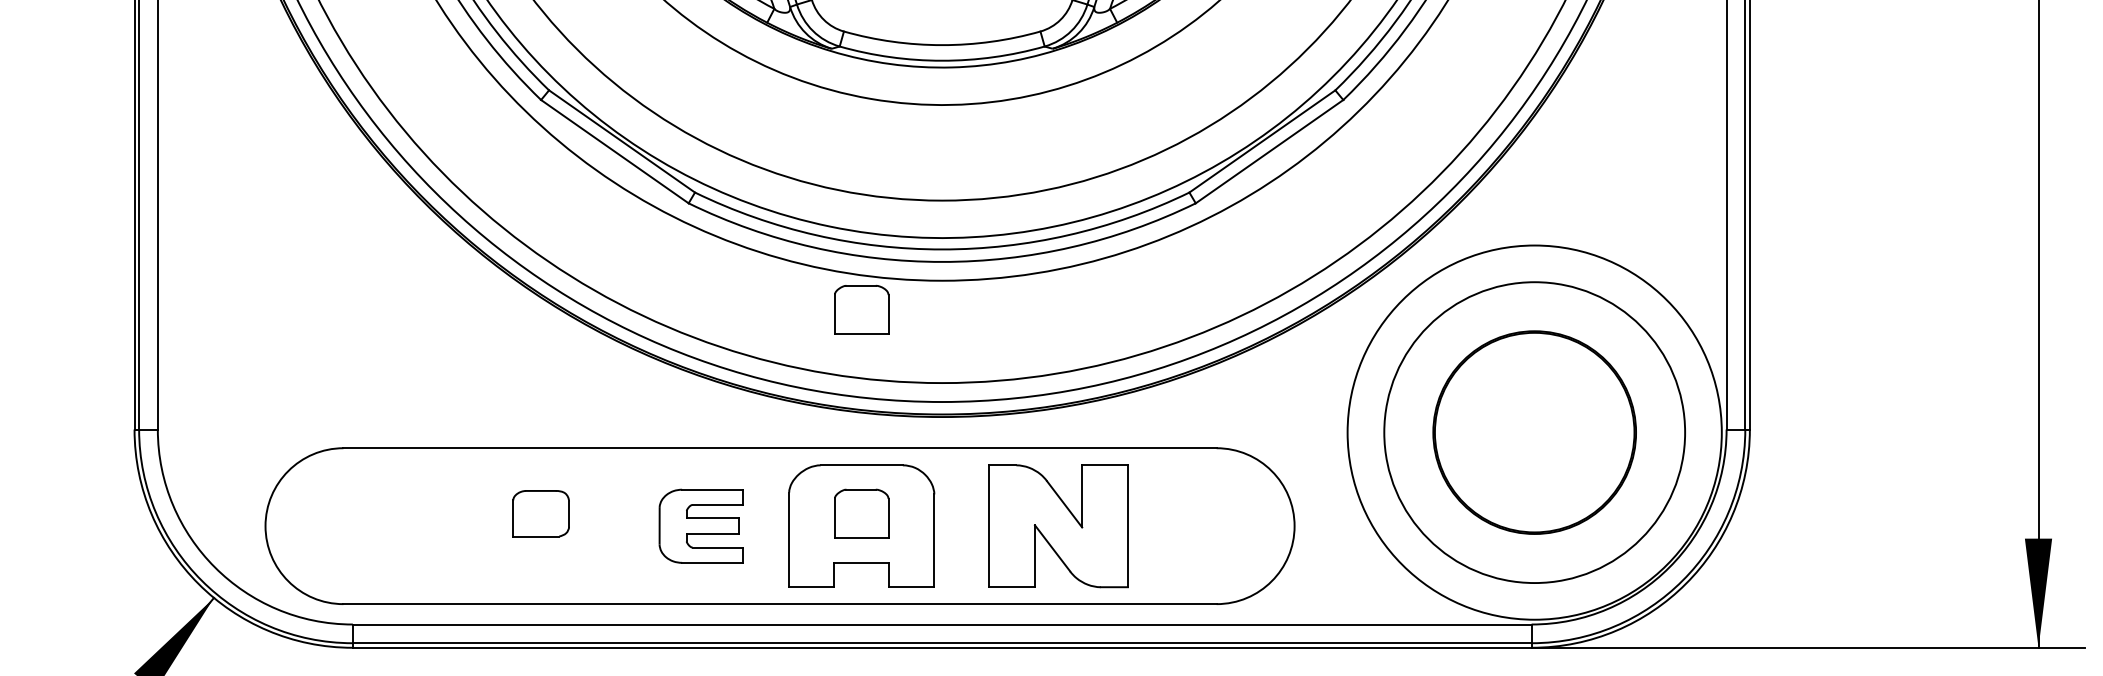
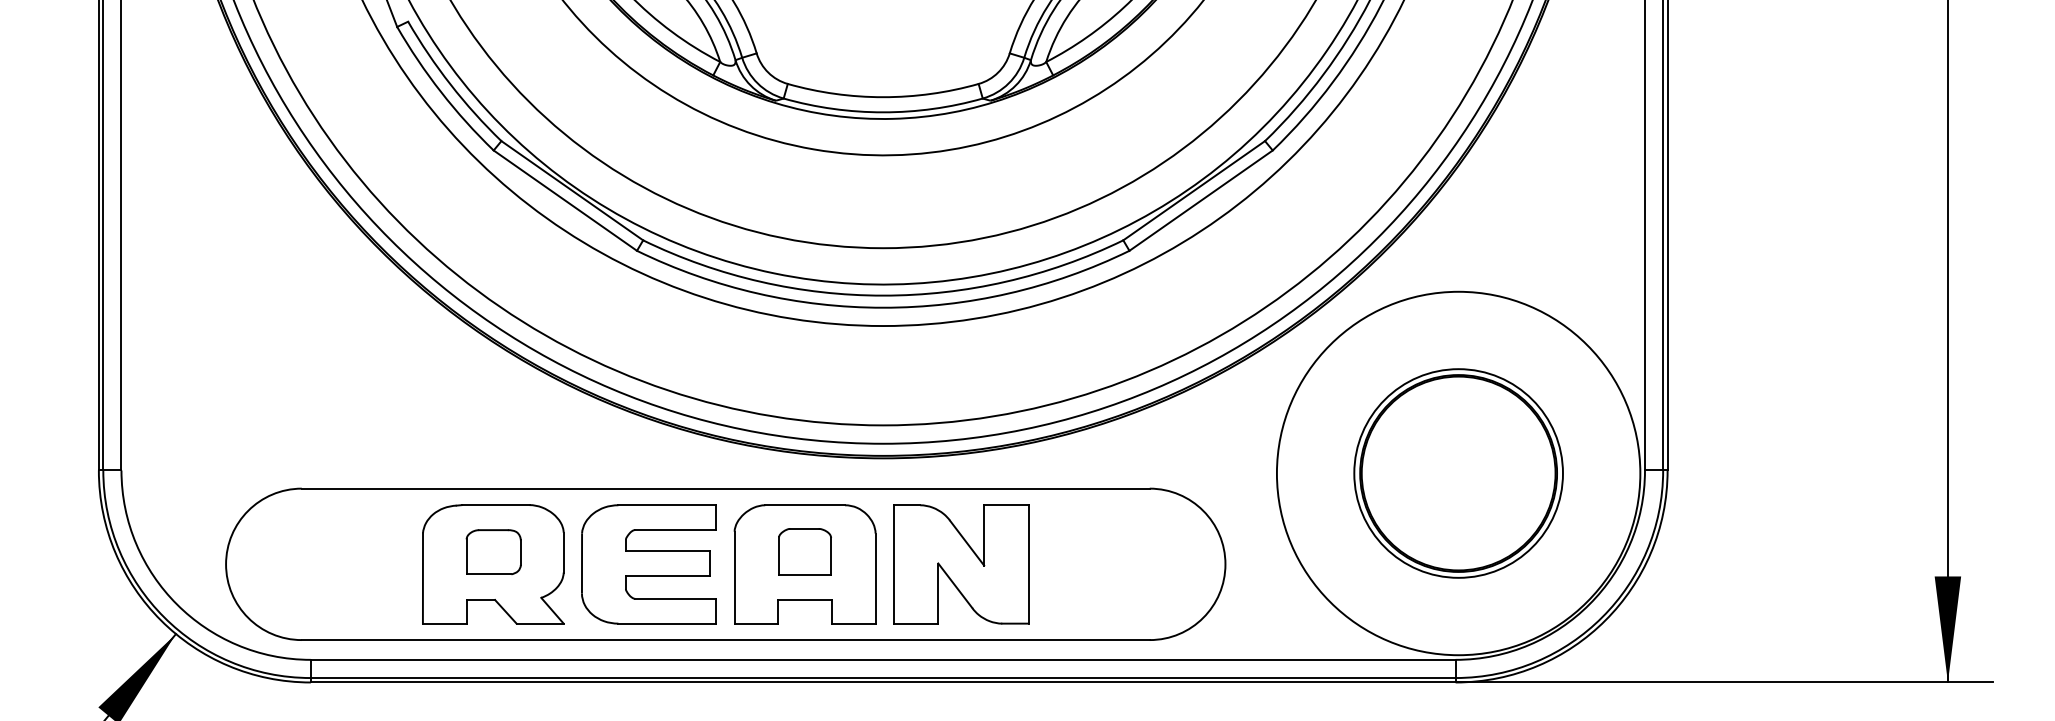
part: (861, 309) -> (804, 353), removed
circle: (1534, 432) -> (1458, 473), size x0.71
part: (540, 526) -> (493, 564), added
part: (700, 526) -> (648, 564), size x1.67
part: (1058, 526) -> (961, 564), moved

